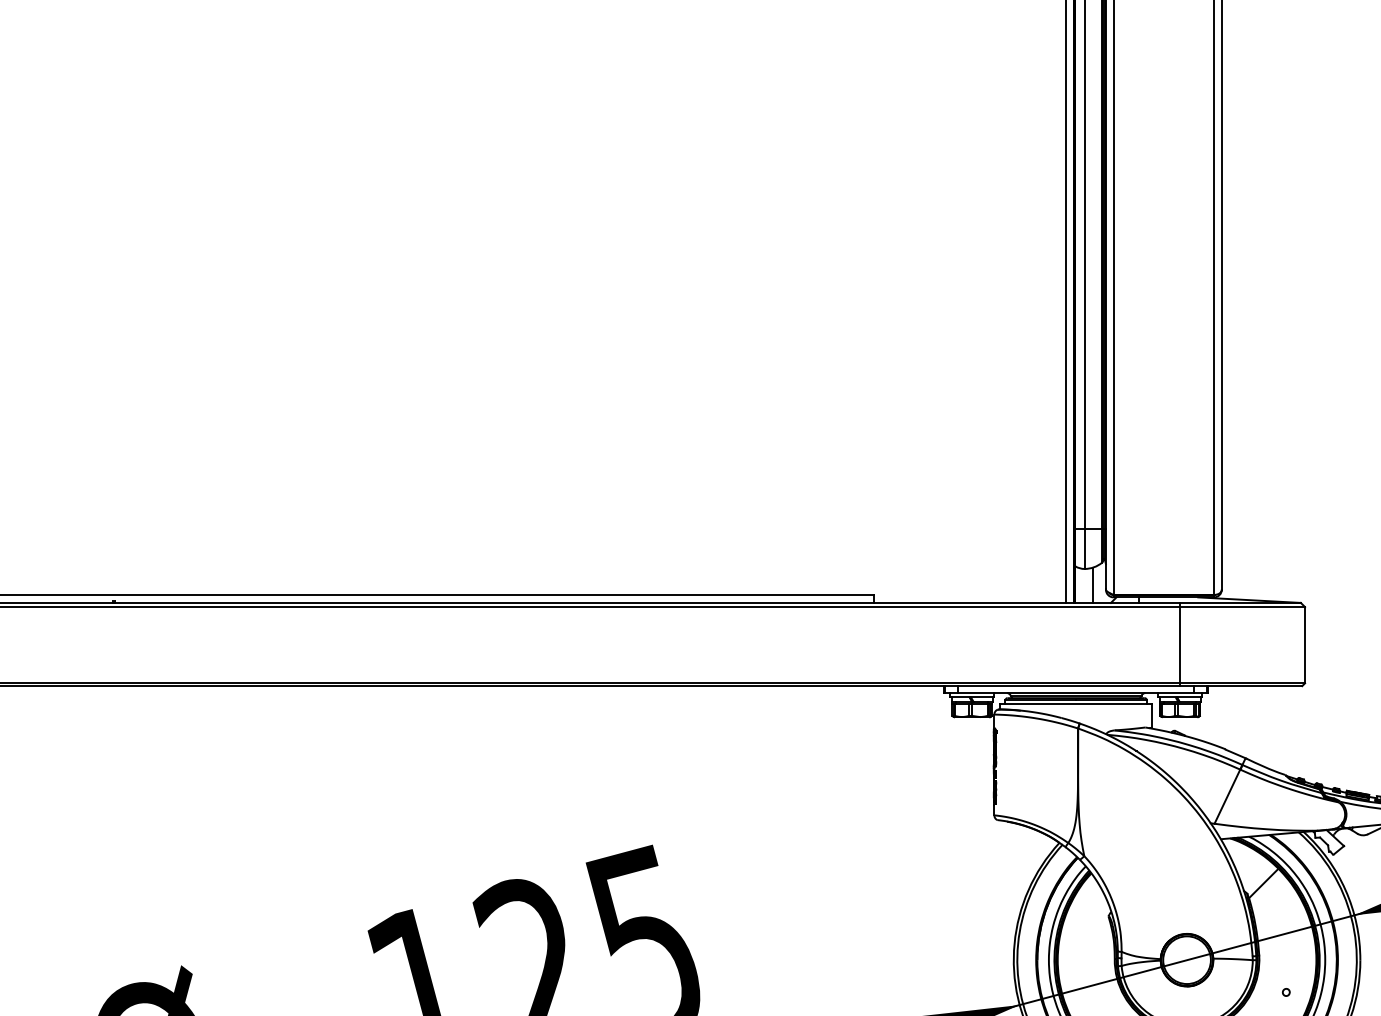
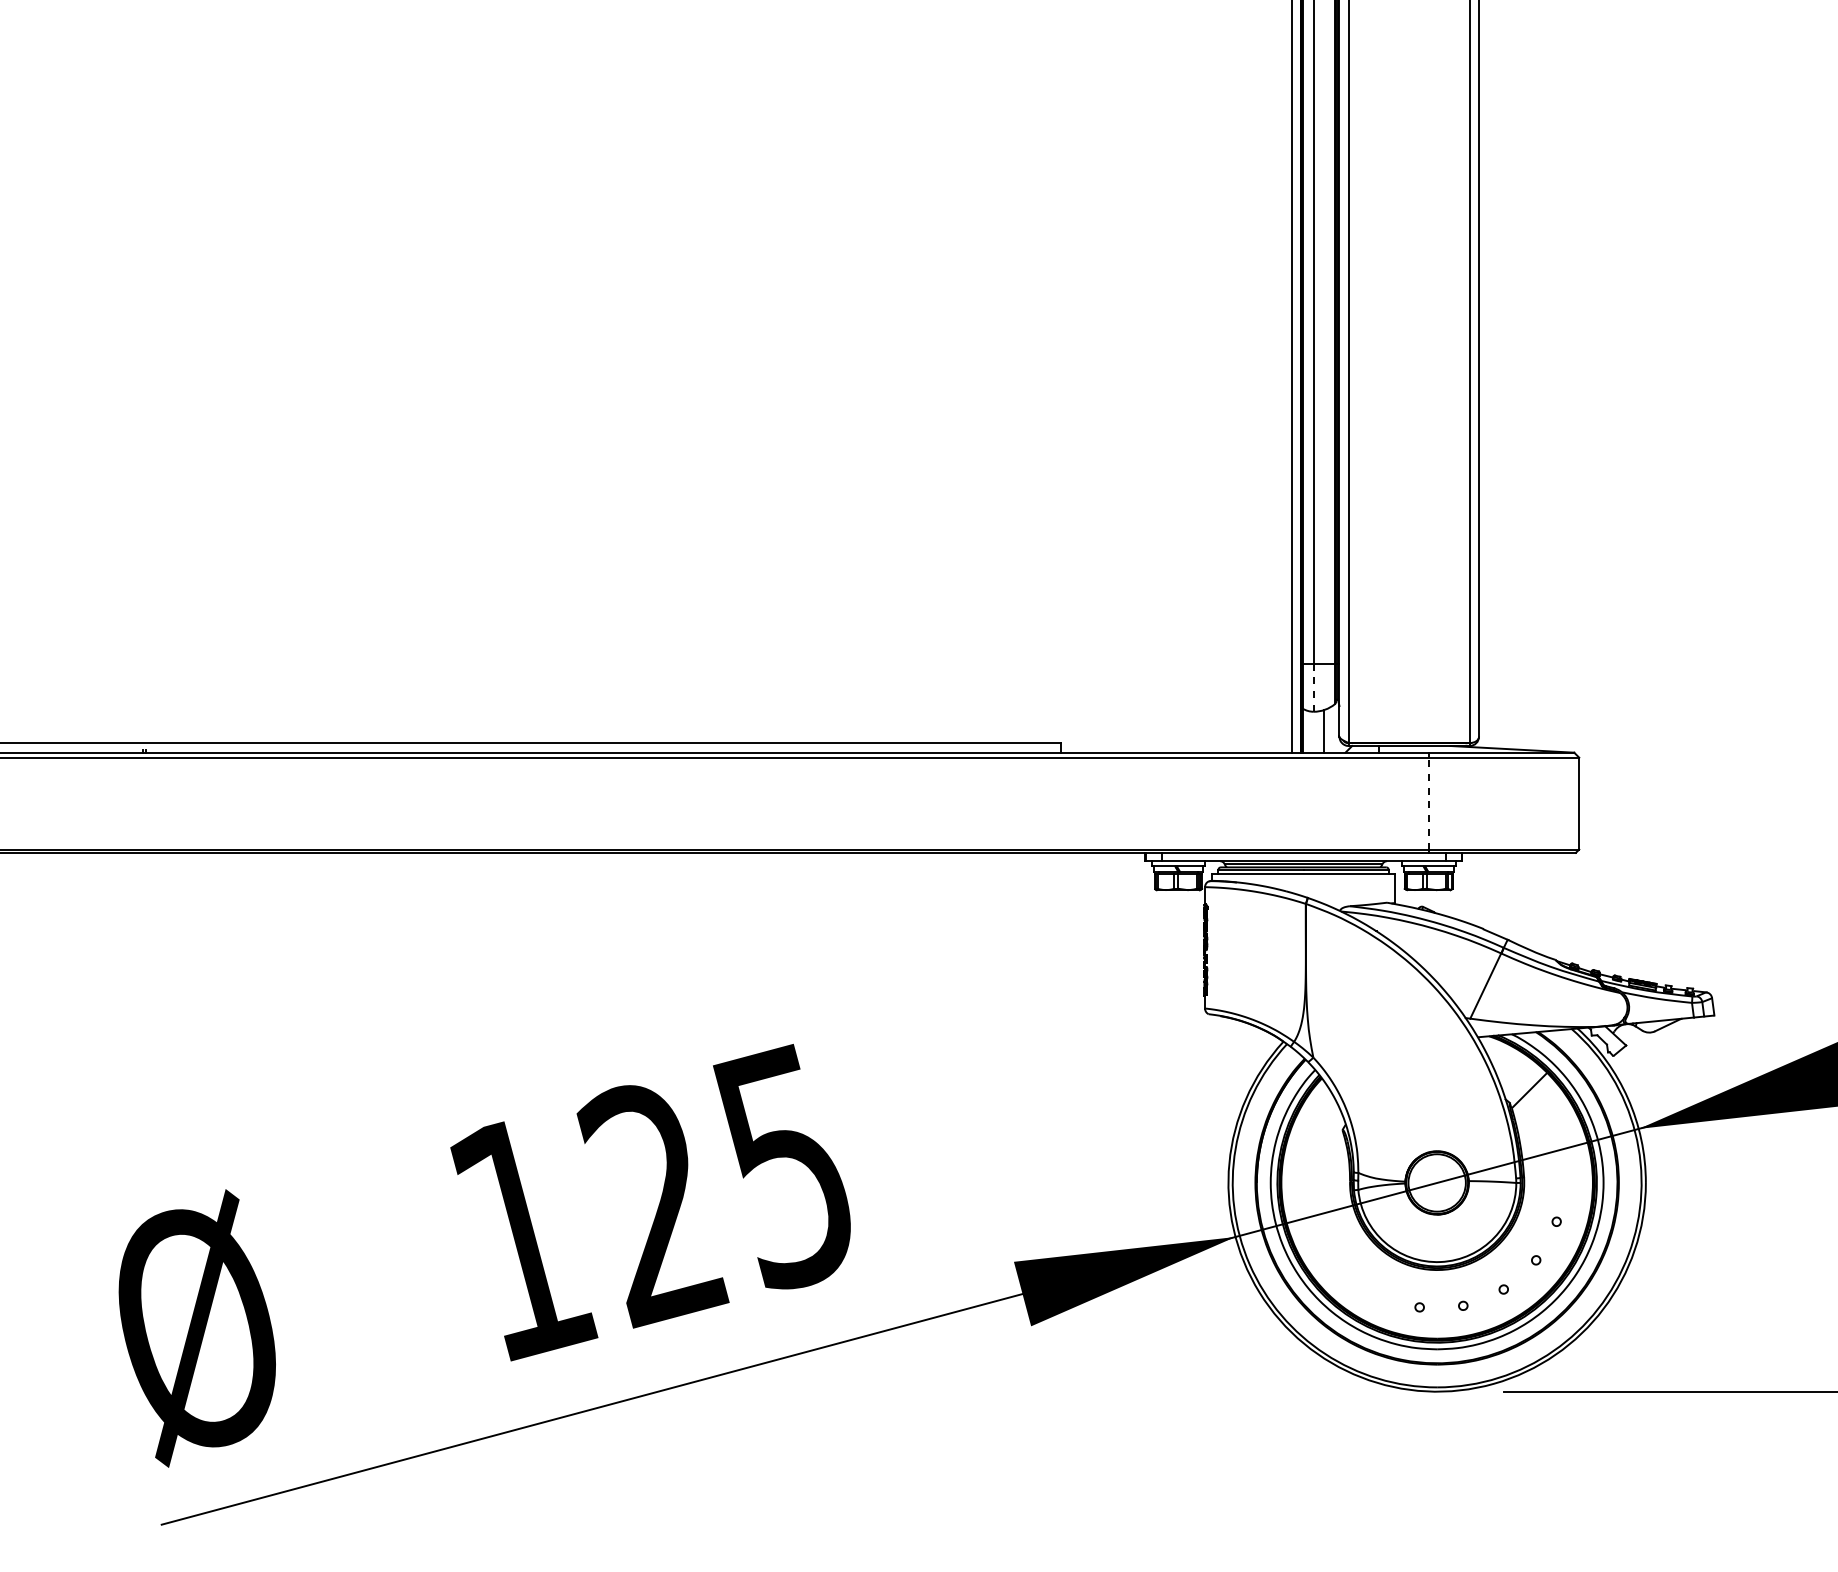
line: (1084, 548) -> (1313, 687), solid -> dashed
line: (1179, 645) -> (1428, 803), solid -> dashed

